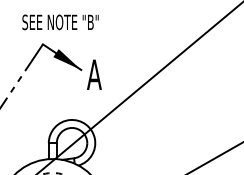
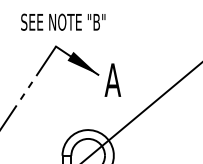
text: (60, 22) -> (63, 22), moved

